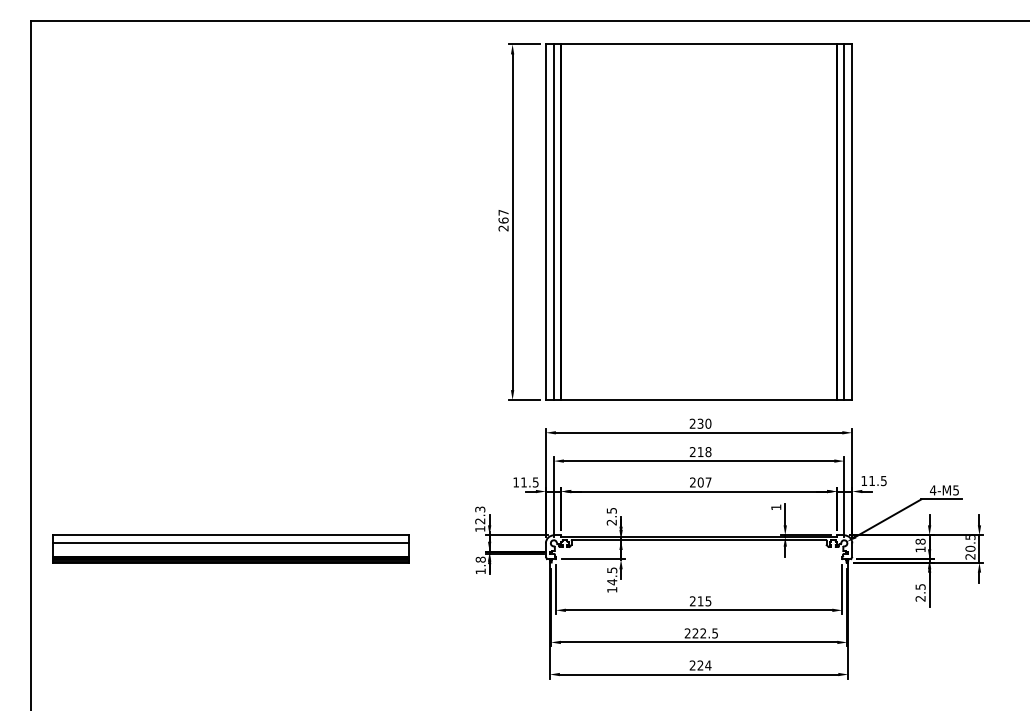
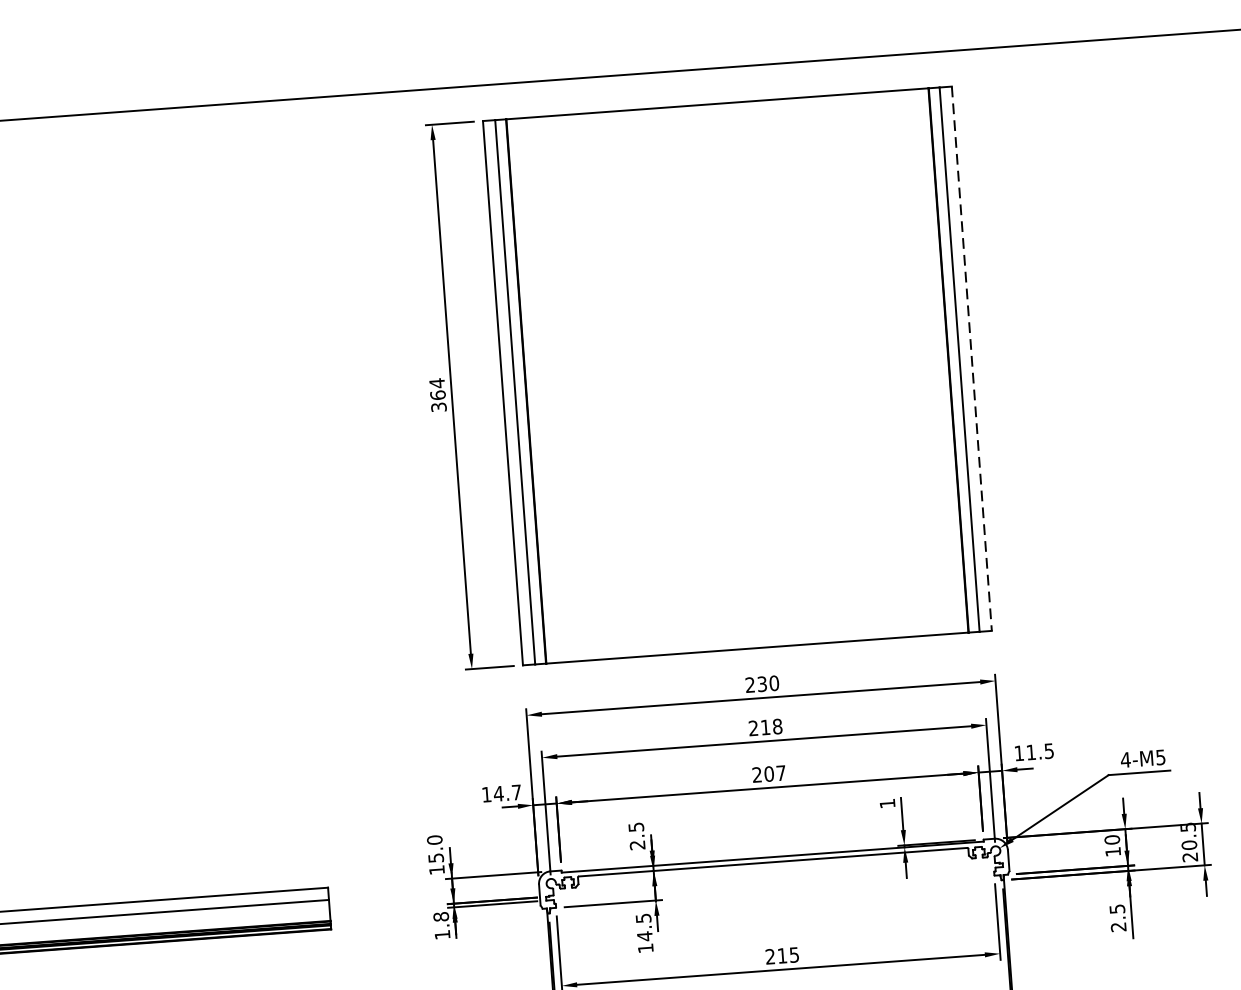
text: (503, 220) -> (437, 395), 267 -> 364
line: (852, 222) -> (972, 359), solid -> dashed
text: (529, 482) -> (507, 793), 11.5 -> 14.7
text: (480, 515) -> (435, 849), 12.3 -> 15.0
text: (920, 541) -> (1112, 839), 18 -> 10

